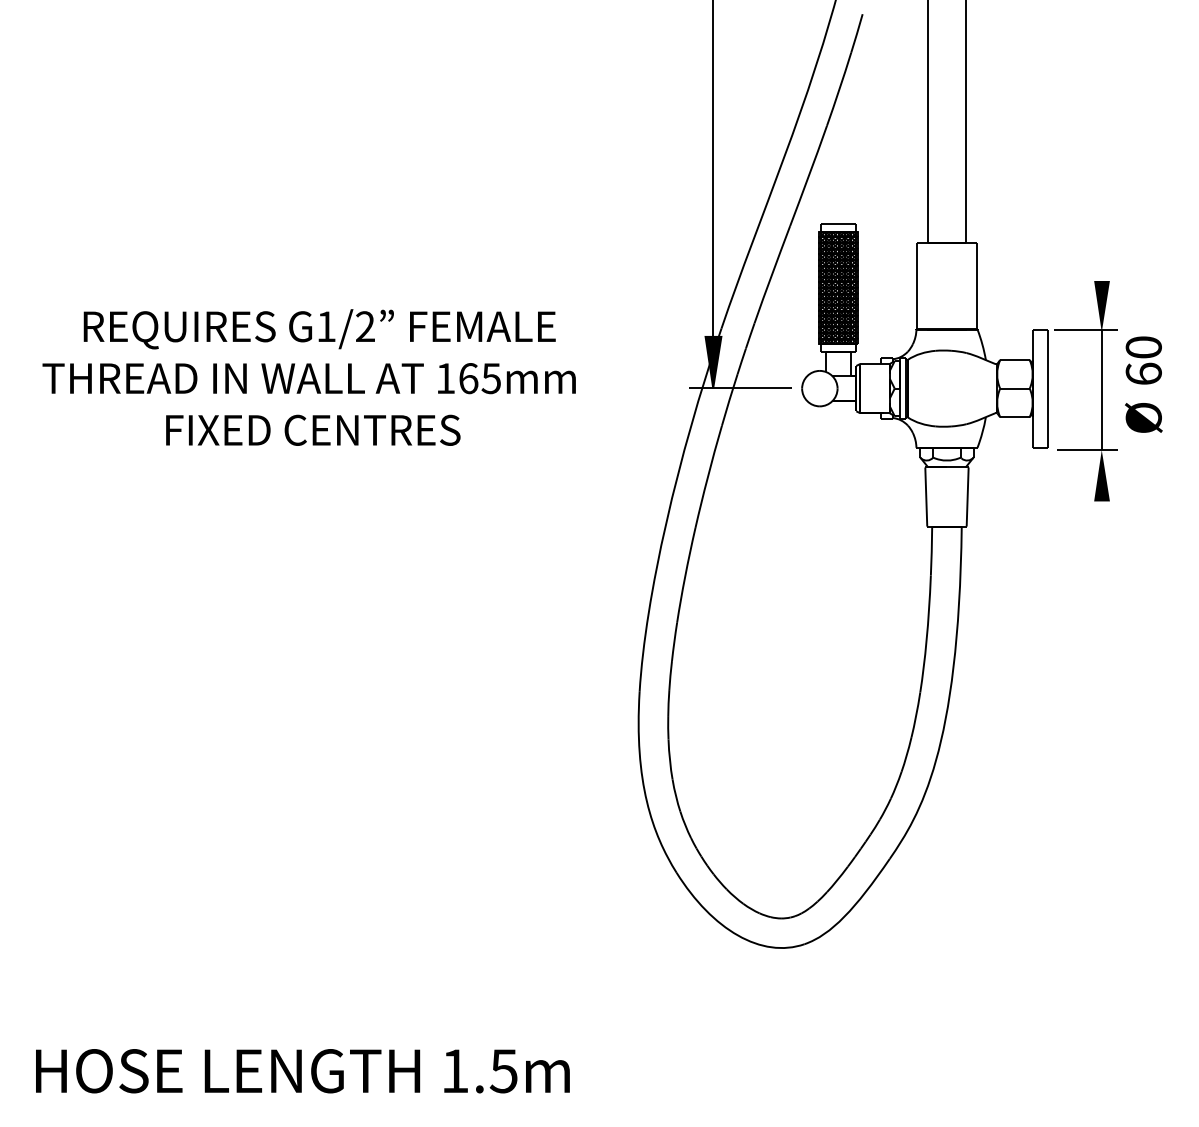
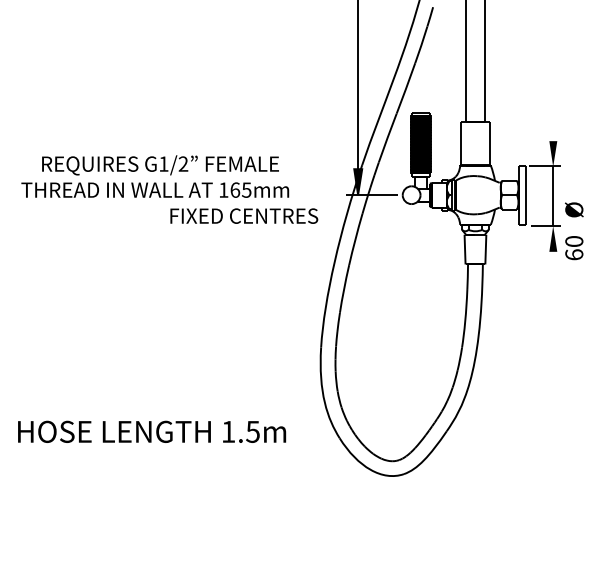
text: (1144, 361) -> (574, 248), moved
text: (313, 429) -> (244, 215), moved
text: (303, 1070) -> (152, 431), moved

